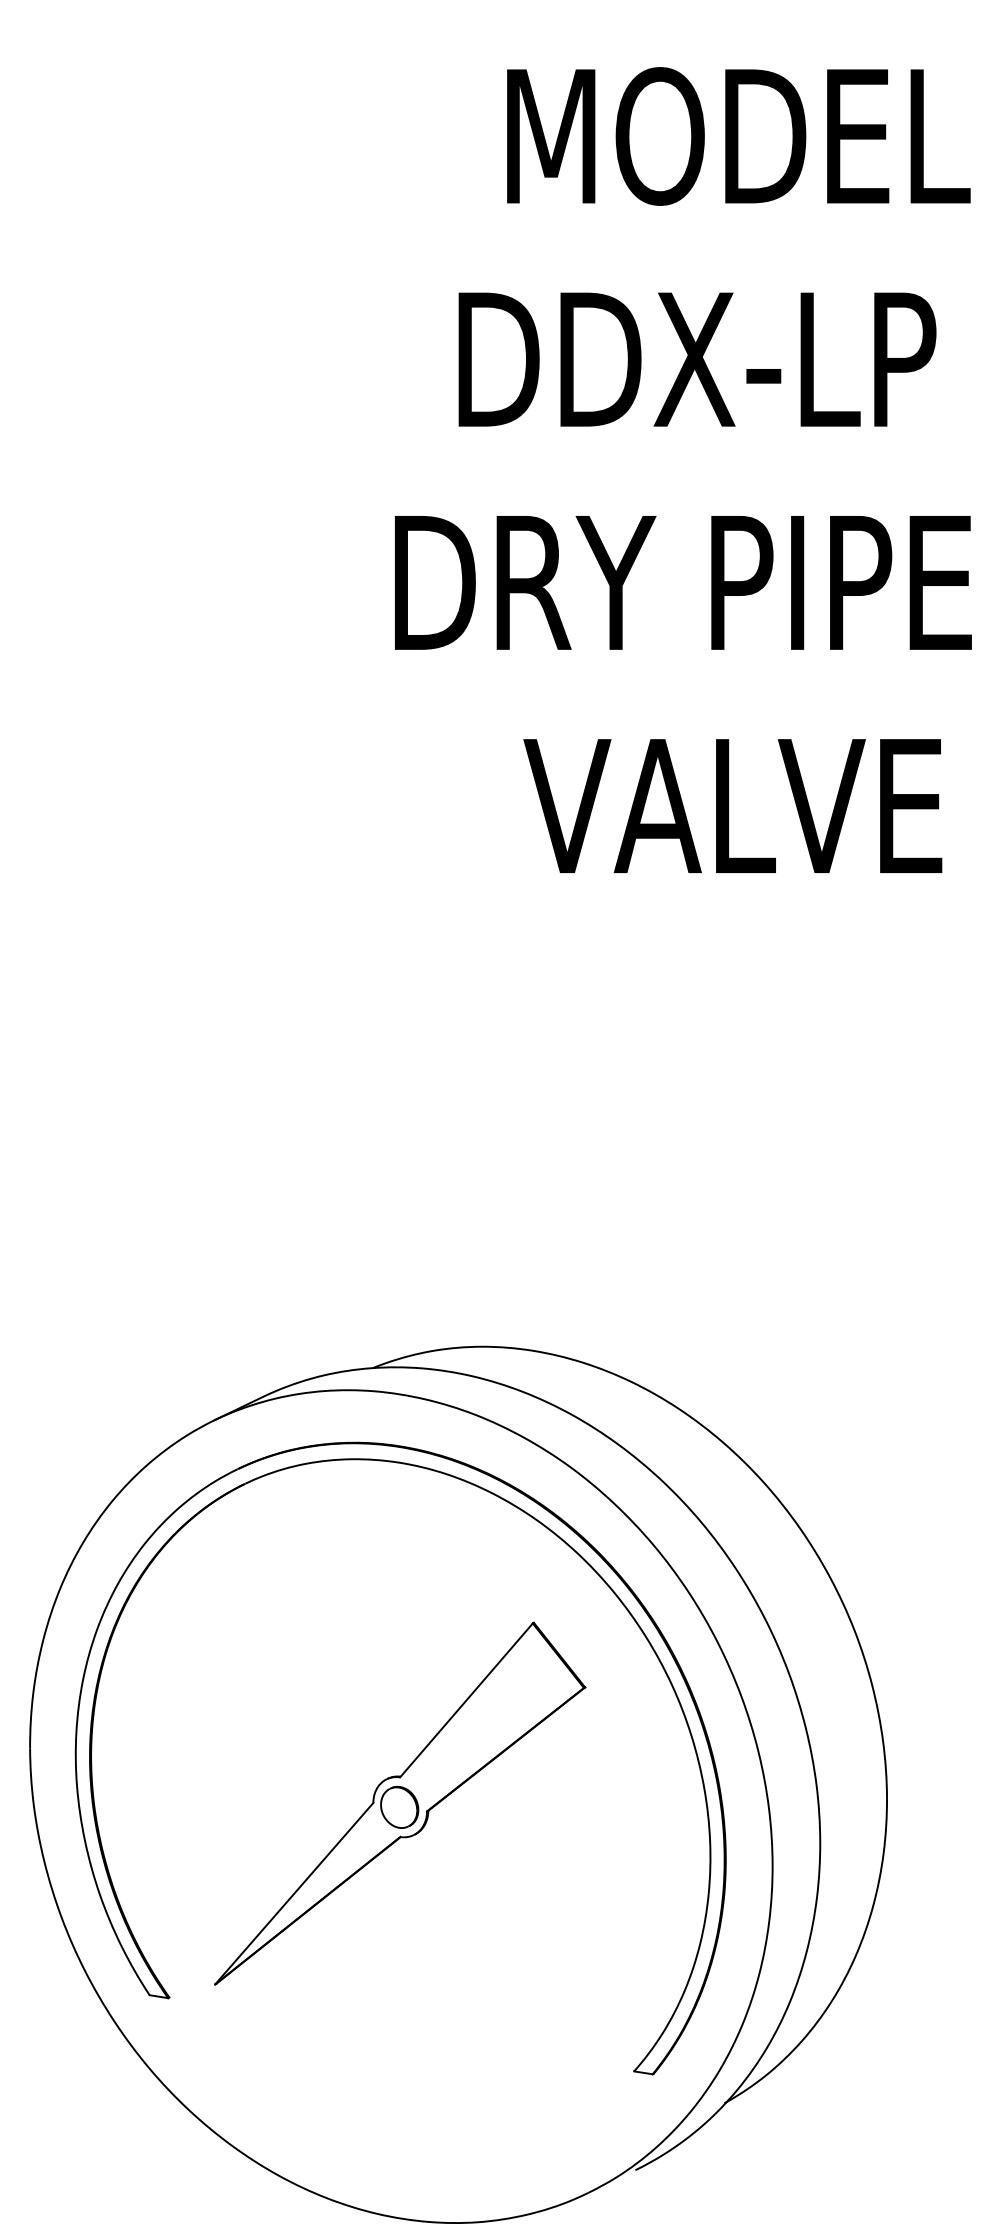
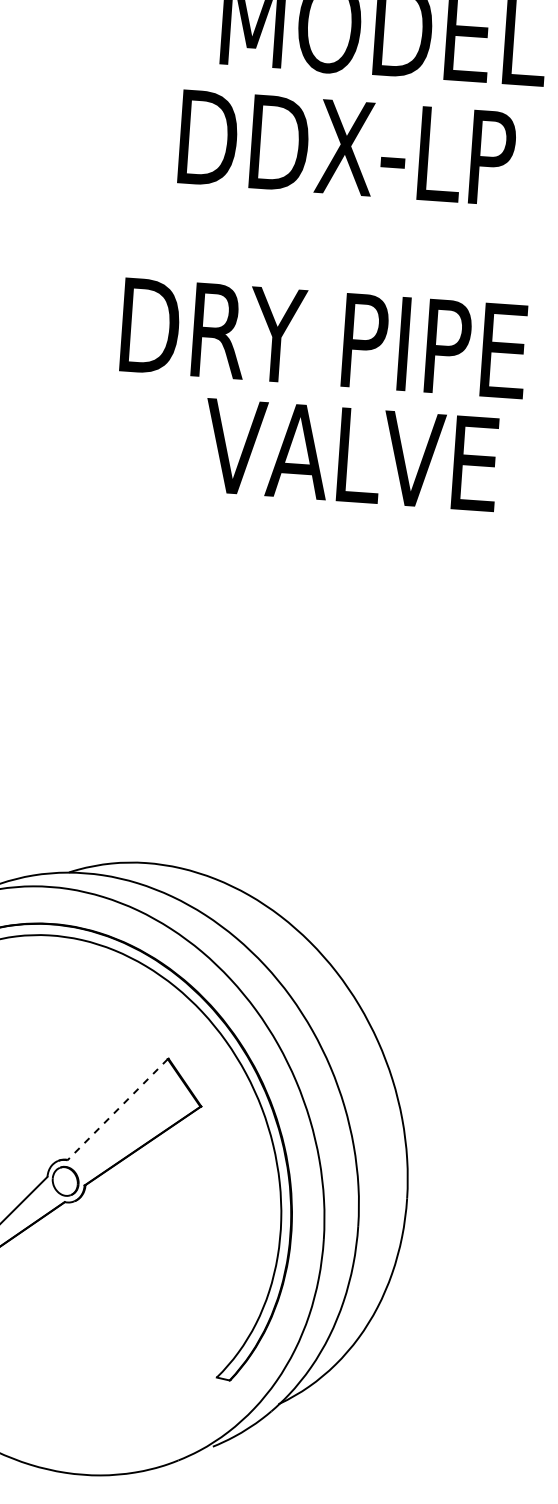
text: (697, 359) -> (347, 147), moved
text: (732, 805) -> (350, 454), moved
line: (466, 1700) -> (117, 1109), solid -> dashed

